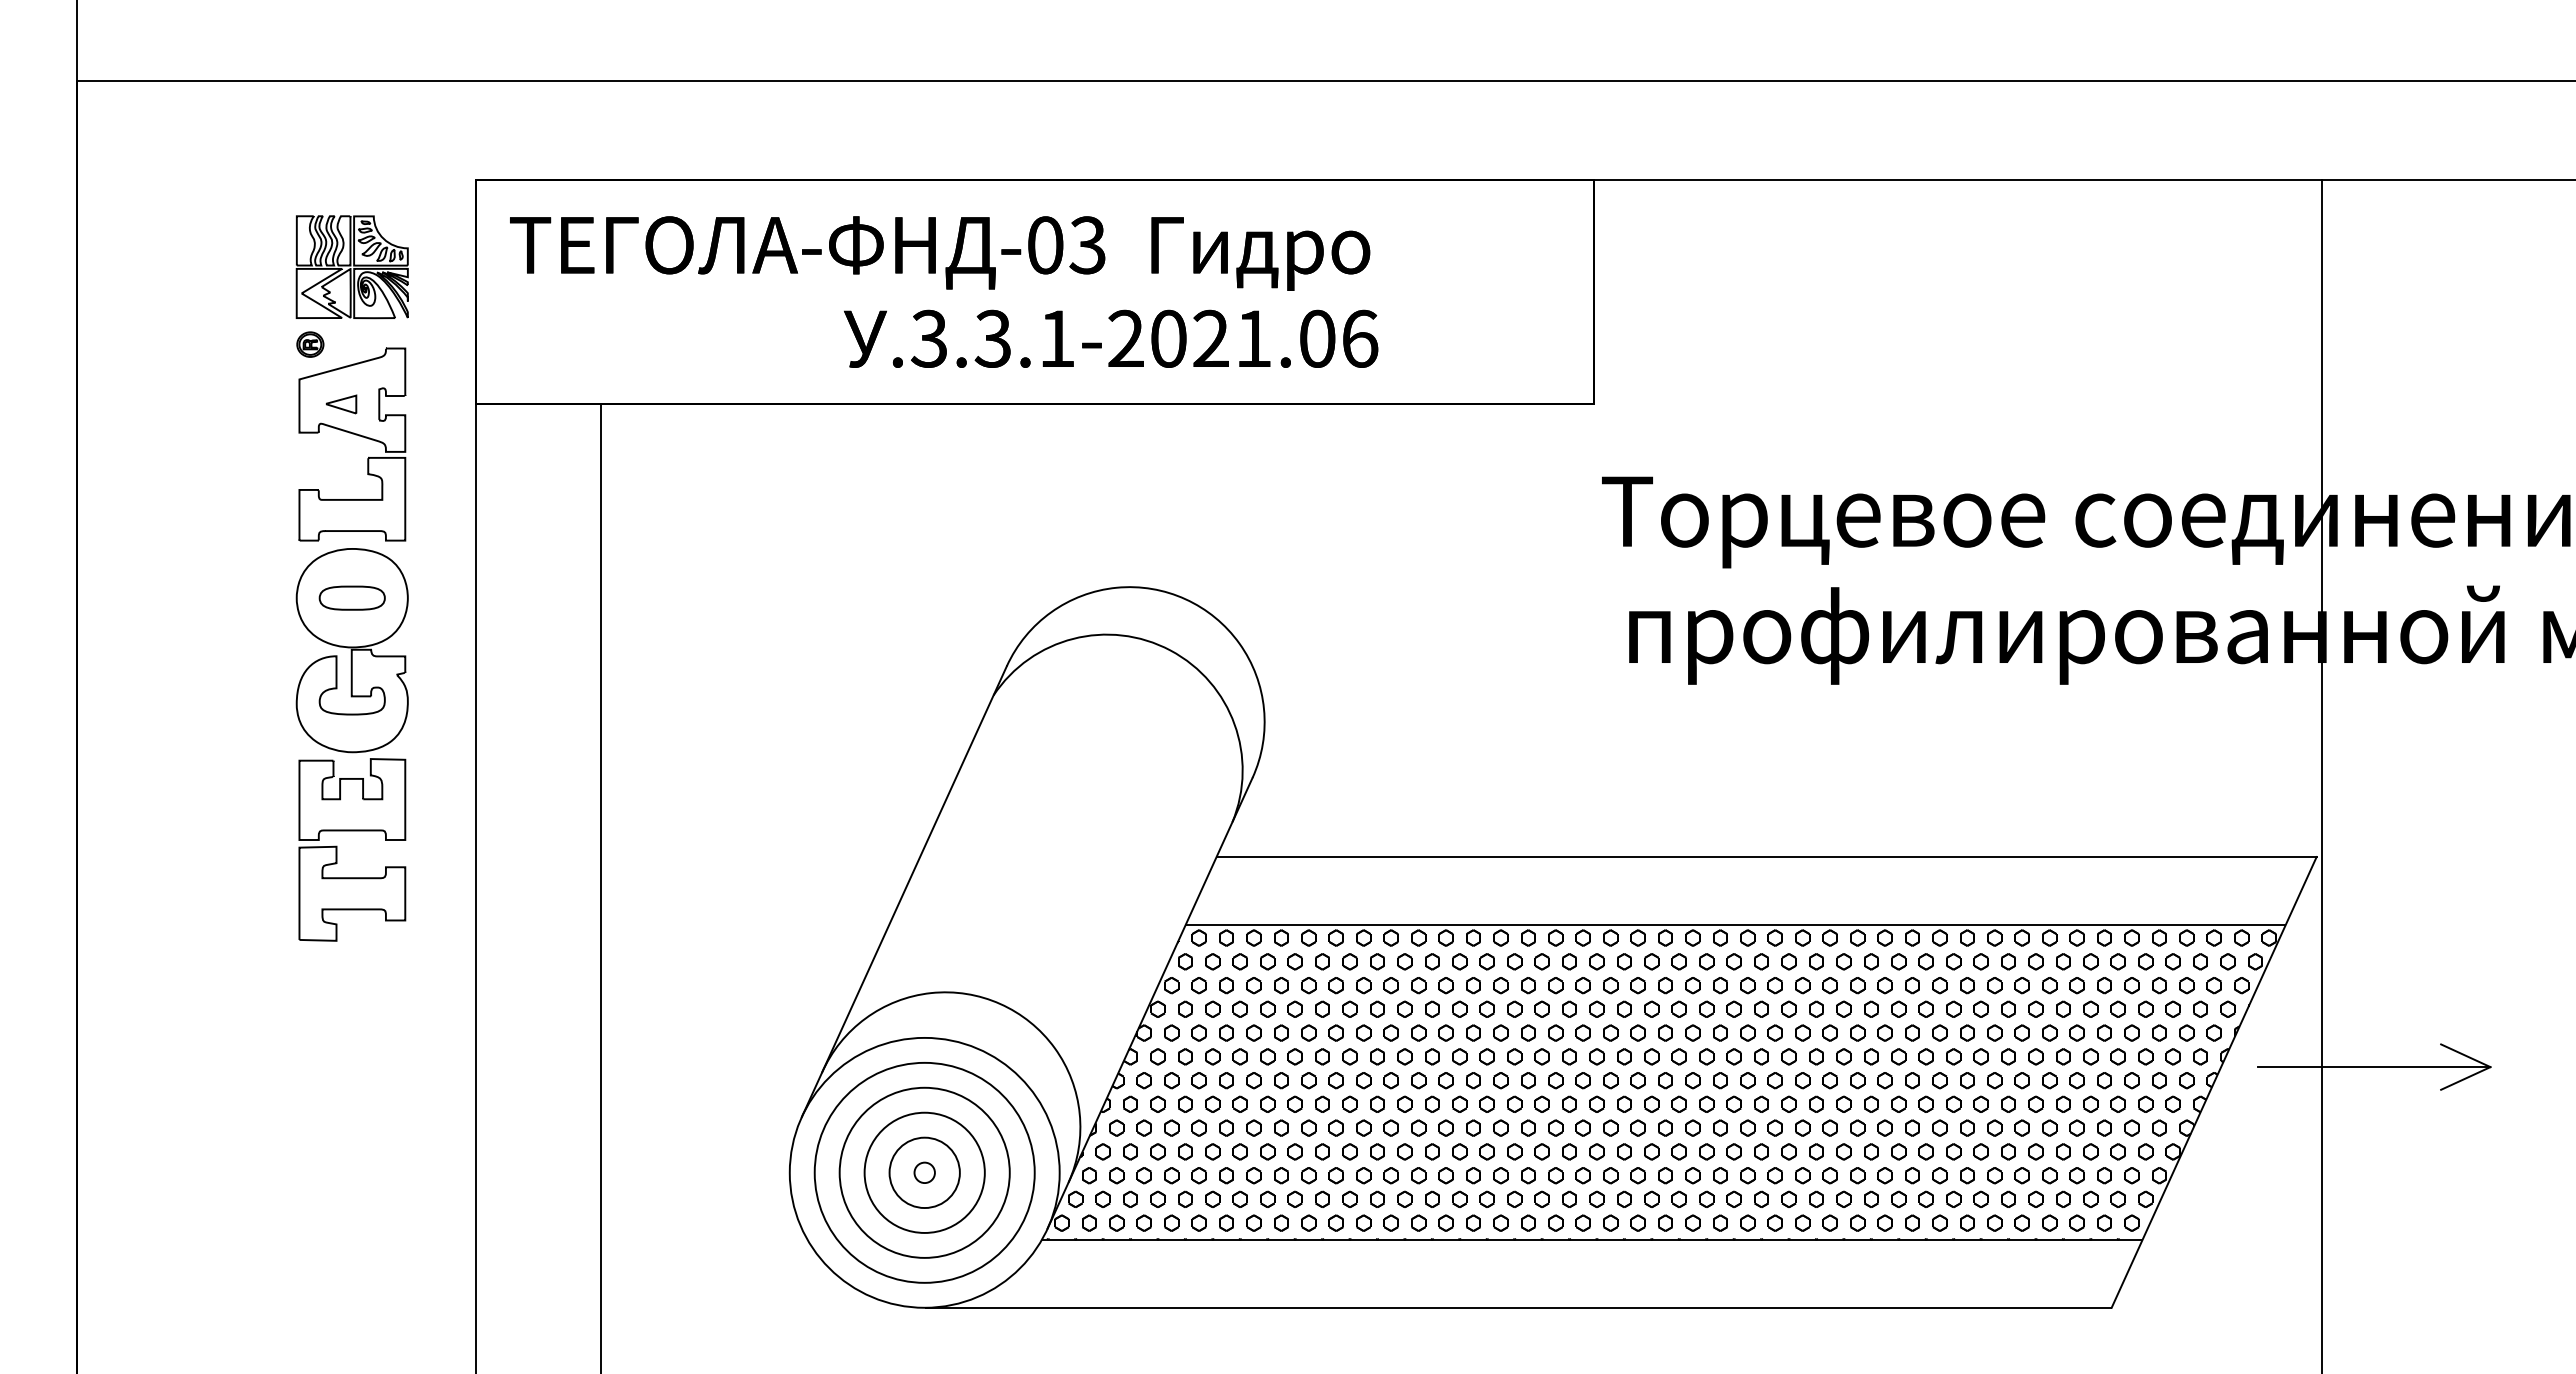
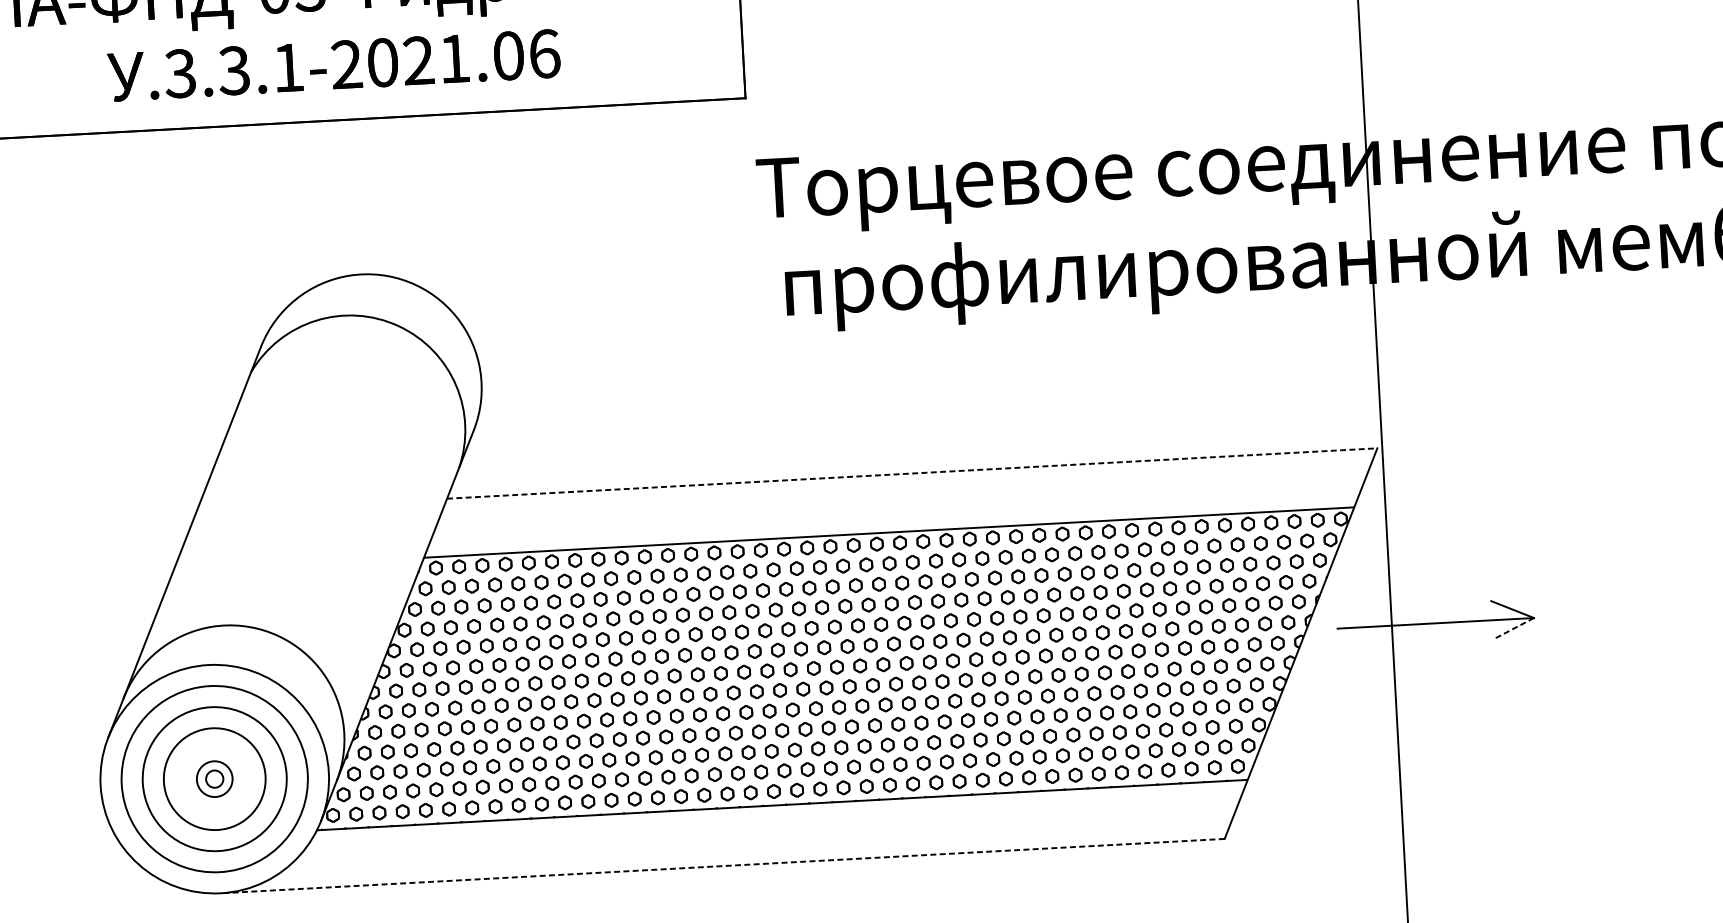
line: (1767, 857) -> (912, 473), solid -> dashed
line: (2465, 1078) -> (1513, 628), solid -> dashed
circle: (924, 1172) -> (214, 778), size x0.6
line: (1517, 1307) -> (722, 865), solid -> dashed

